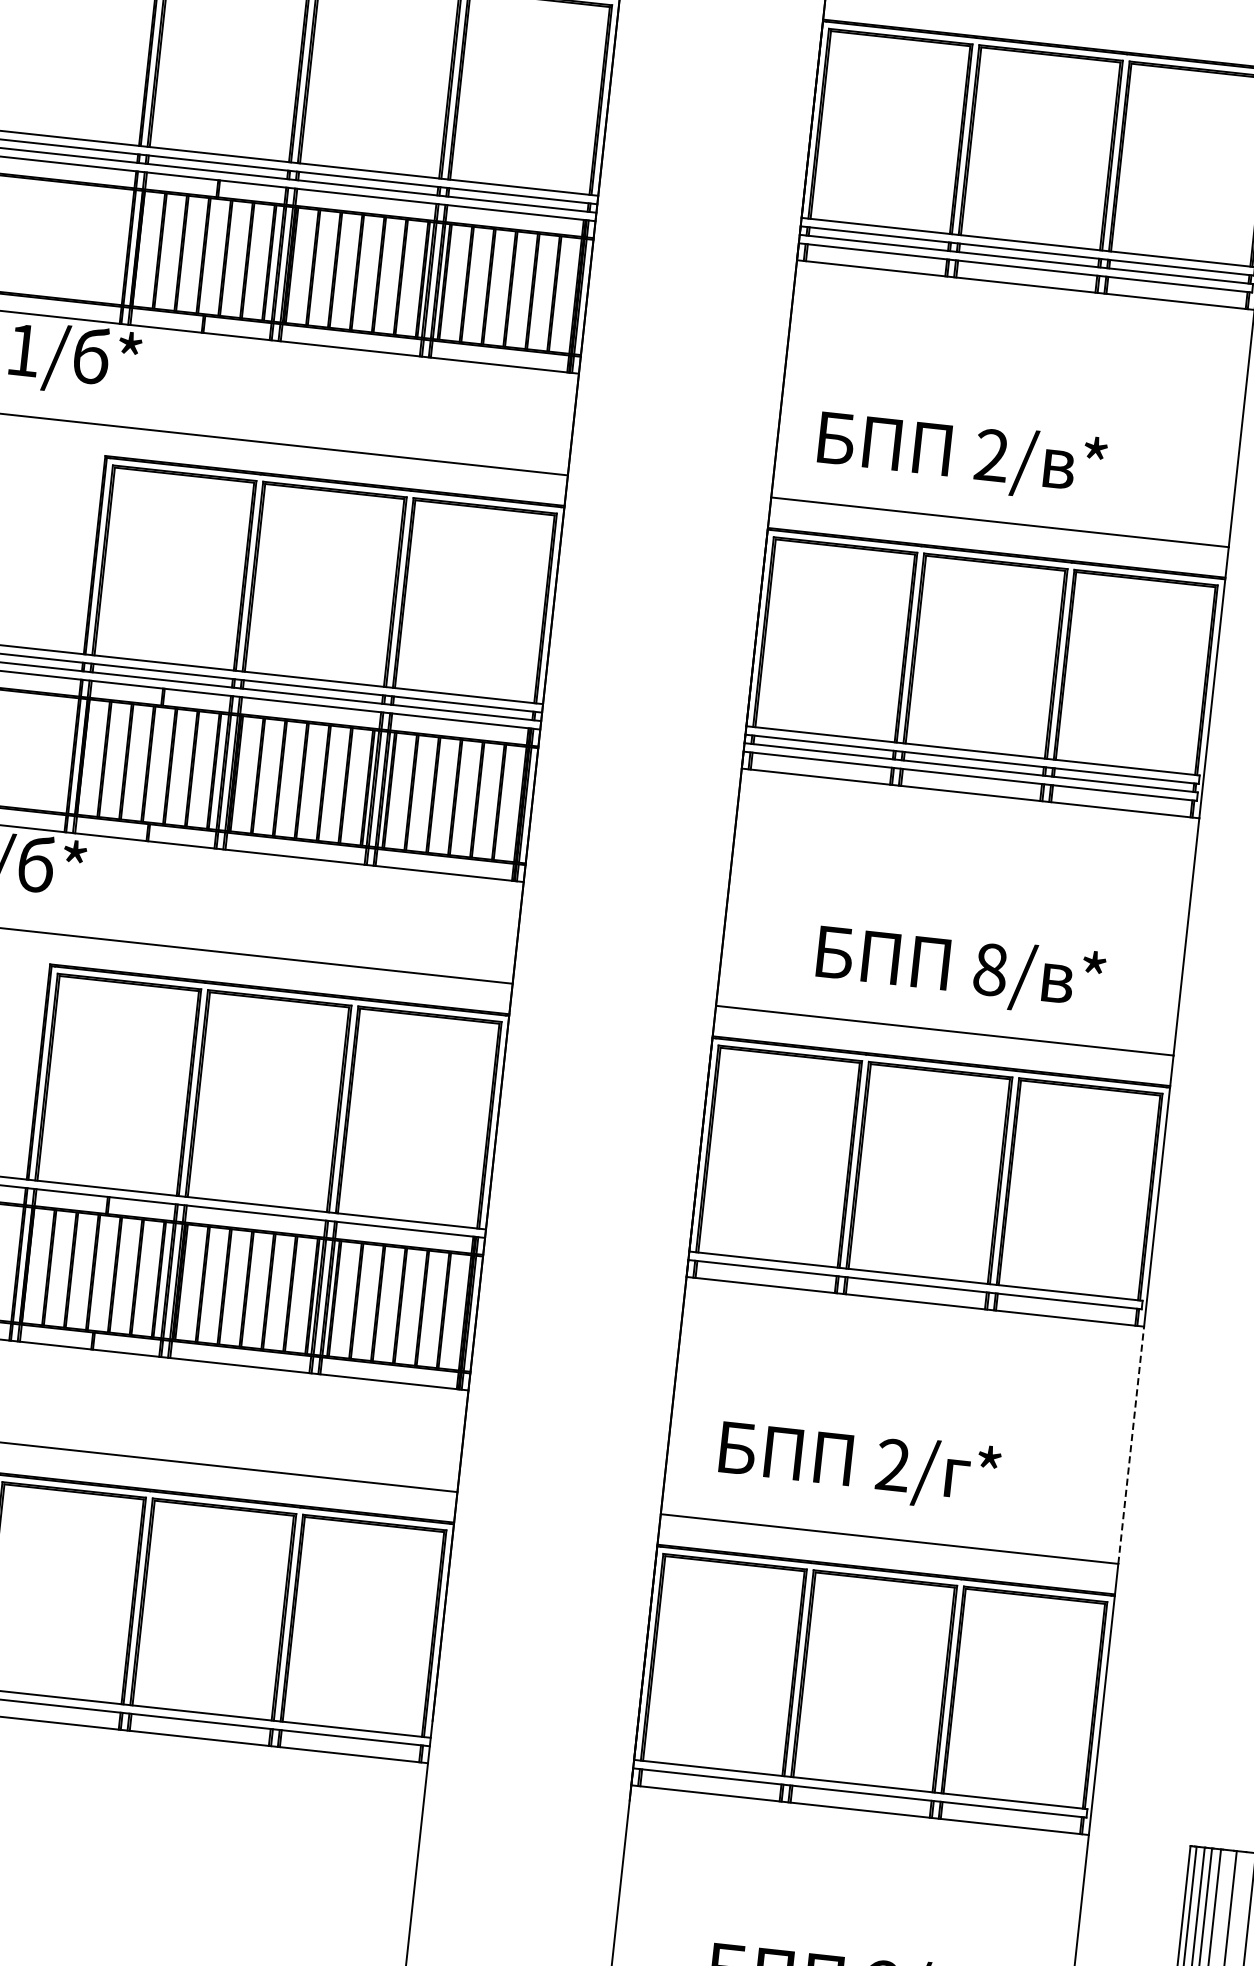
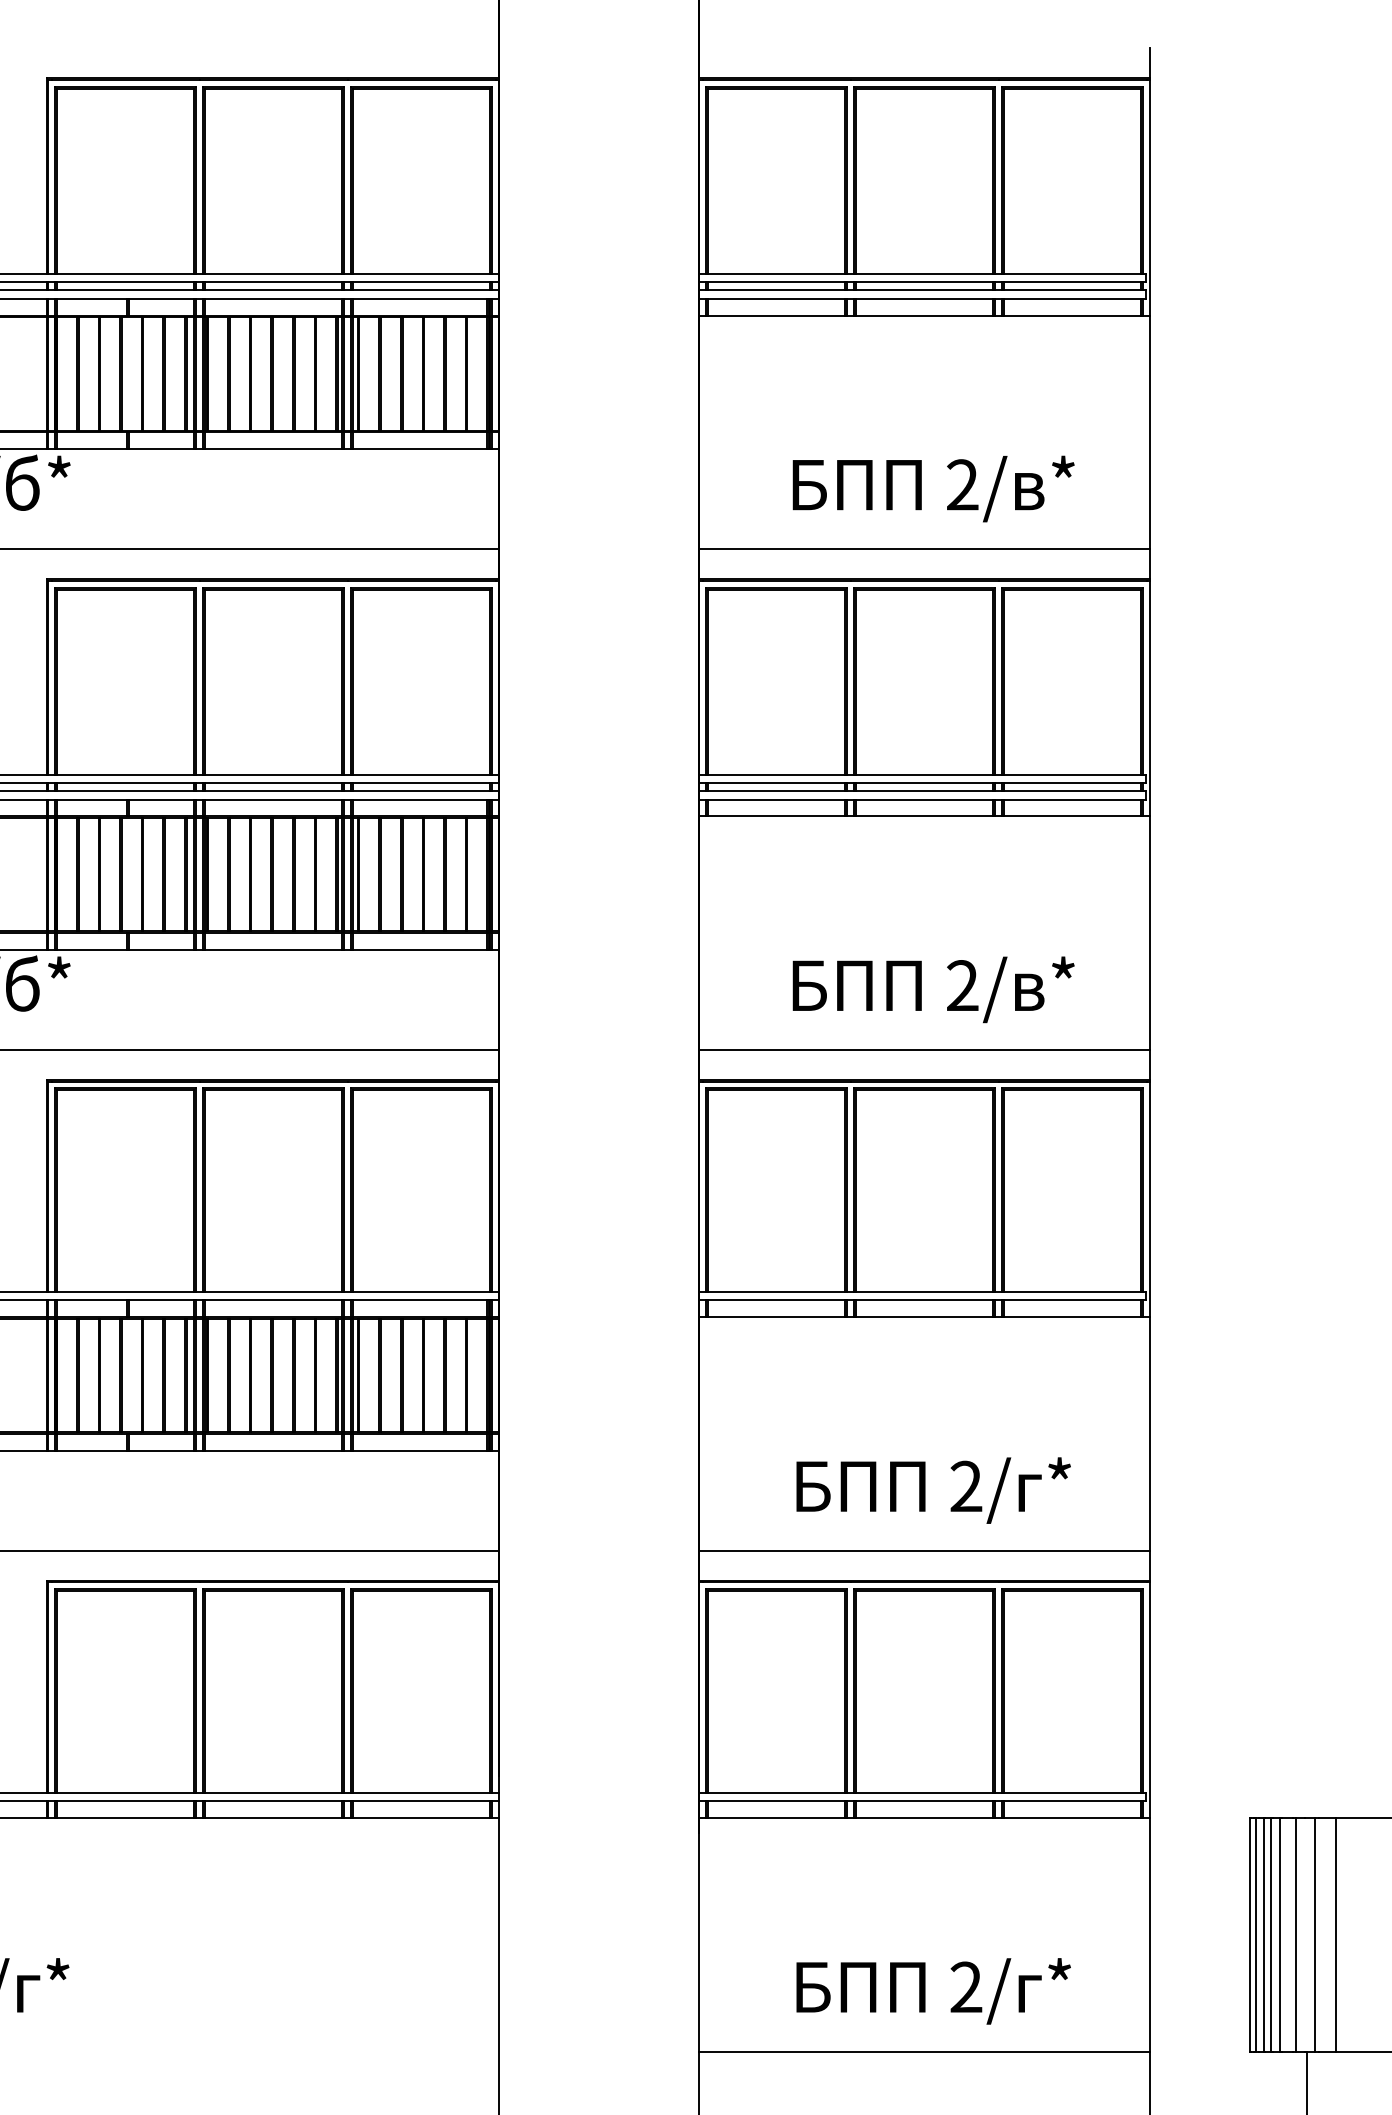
text: (961, 455) -> (933, 488), moved
text: (990, 969) -> (962, 985), 8/ -> 2/
line: (1130, 1444) -> (1149, 1433), dashed -> solid
text: (859, 1465) -> (933, 1490), moved

